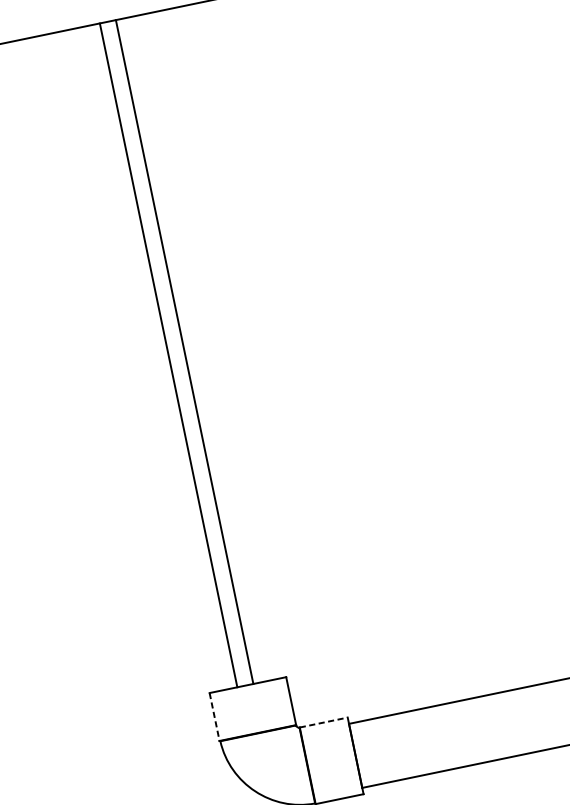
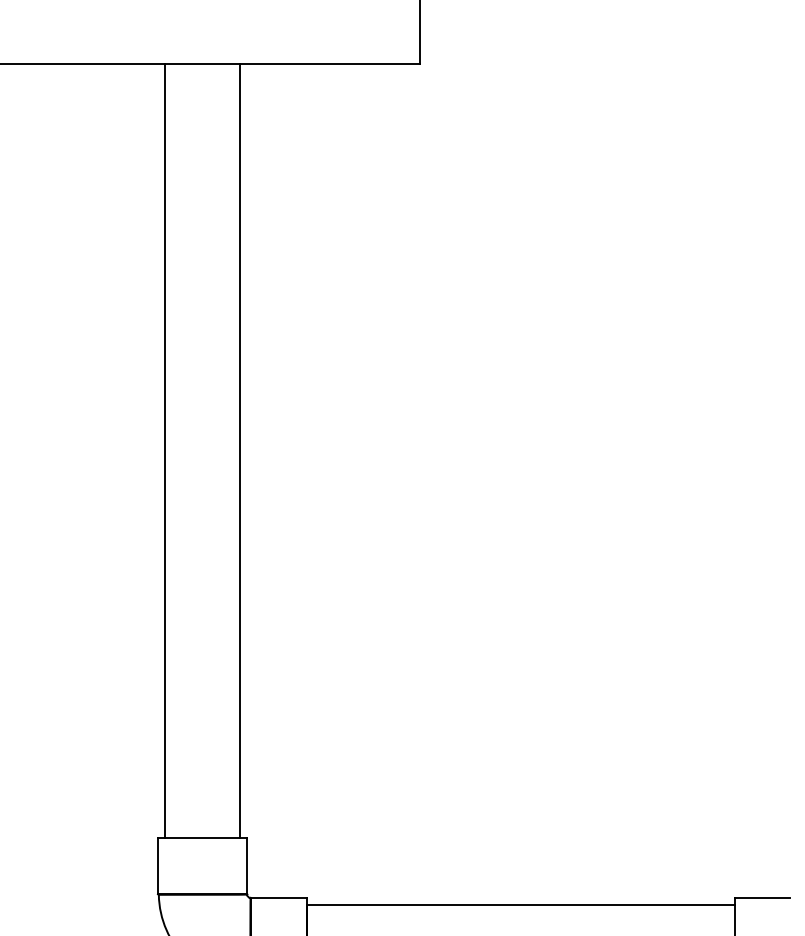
line: (184, 351) -> (240, 450), moved
line: (168, 354) -> (165, 450), moved
line: (214, 717) -> (157, 866), dashed -> solid
line: (323, 722) -> (278, 897), dashed -> solid

